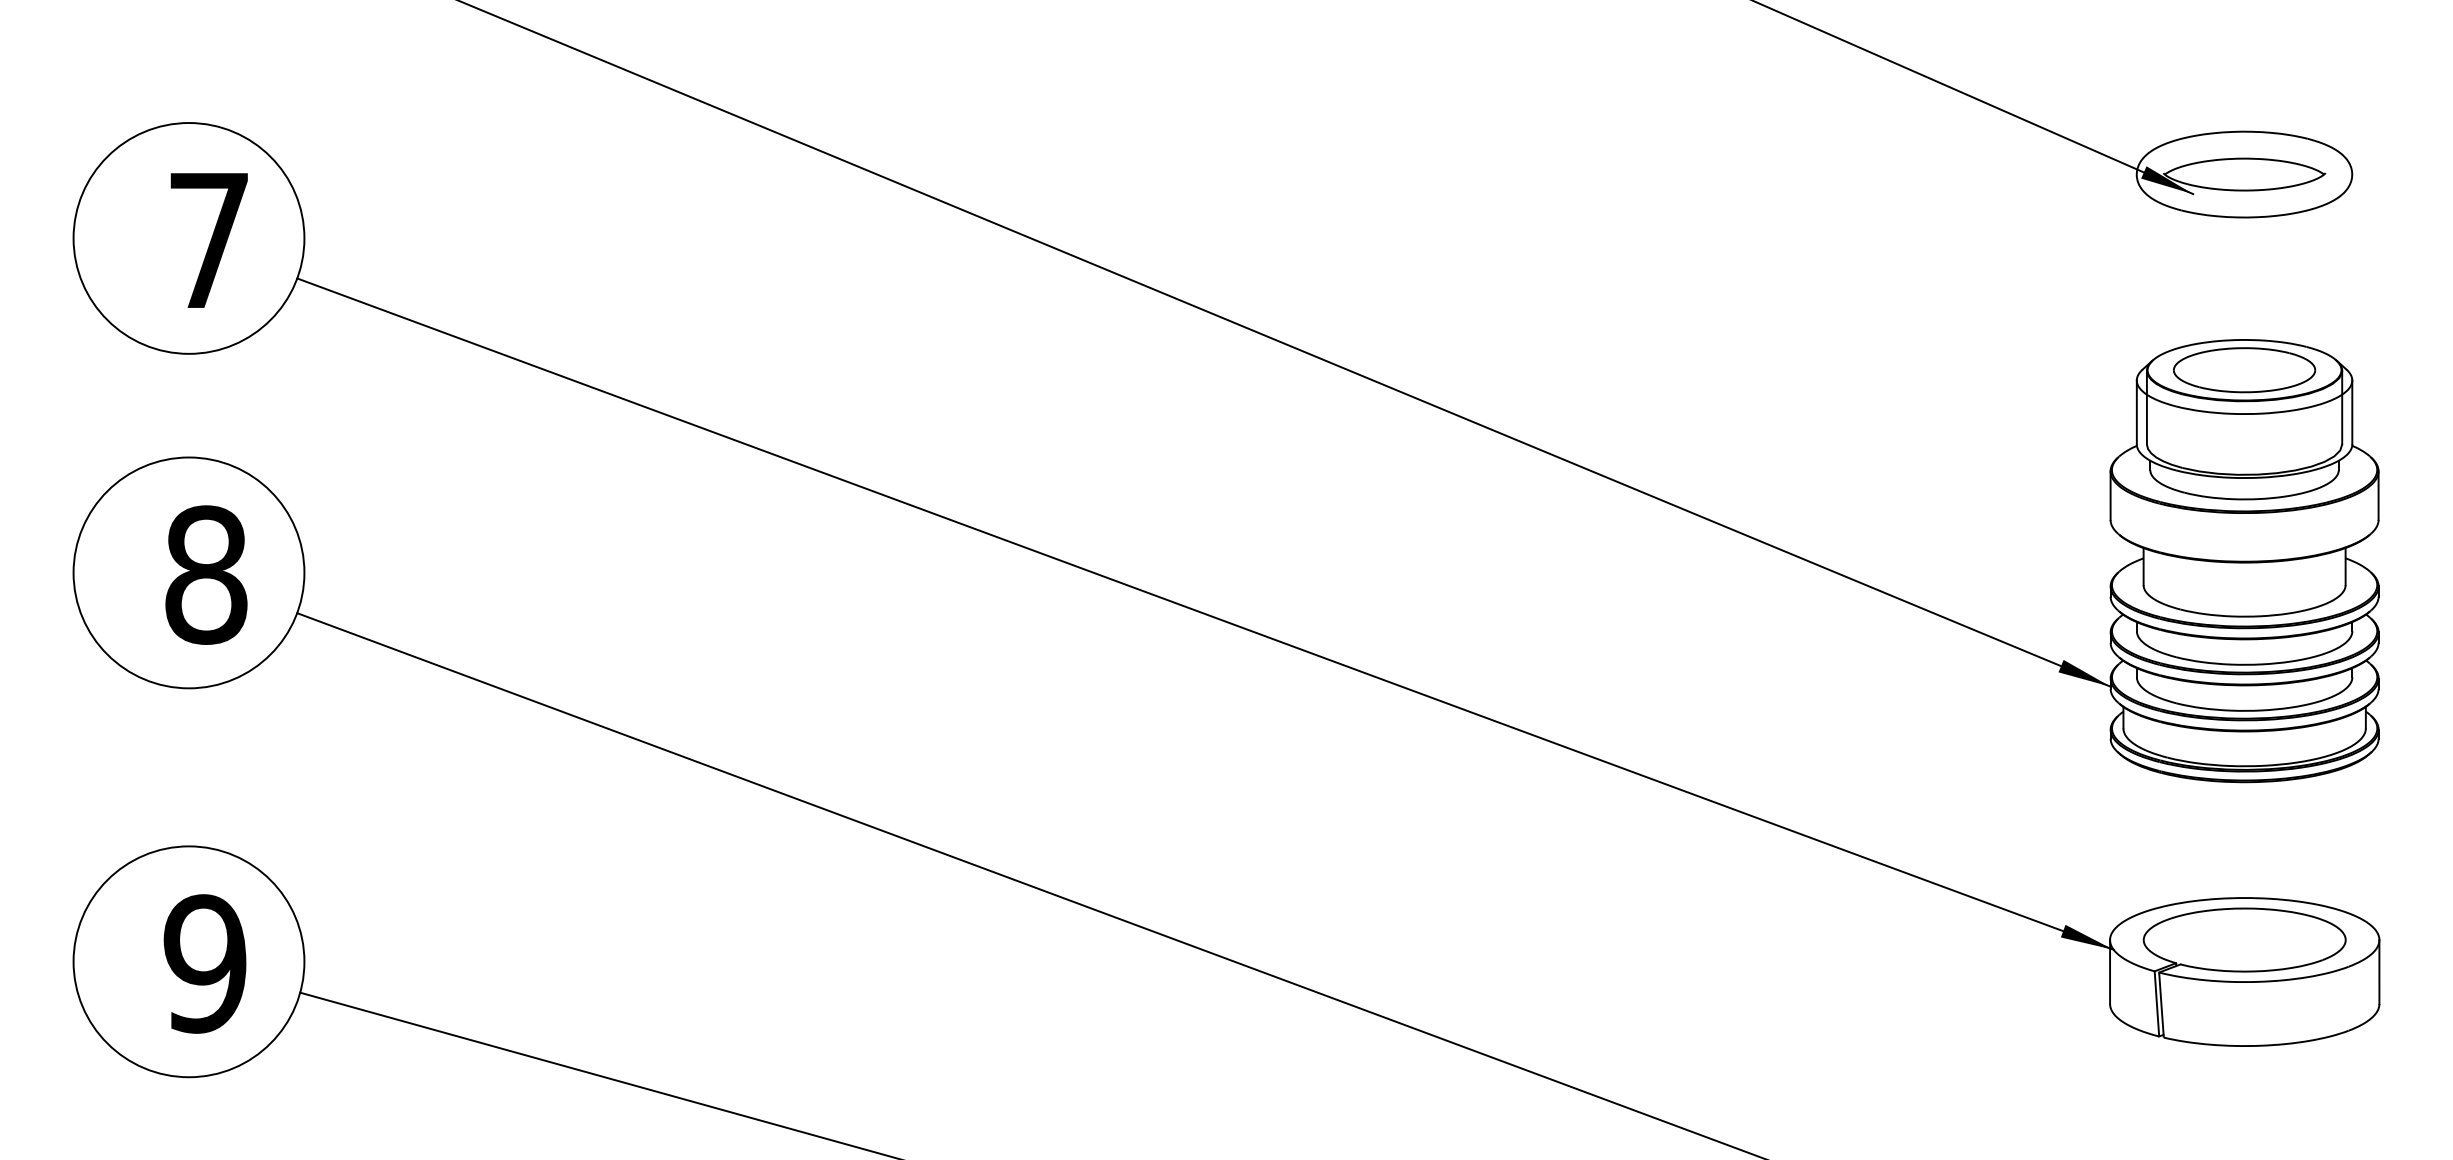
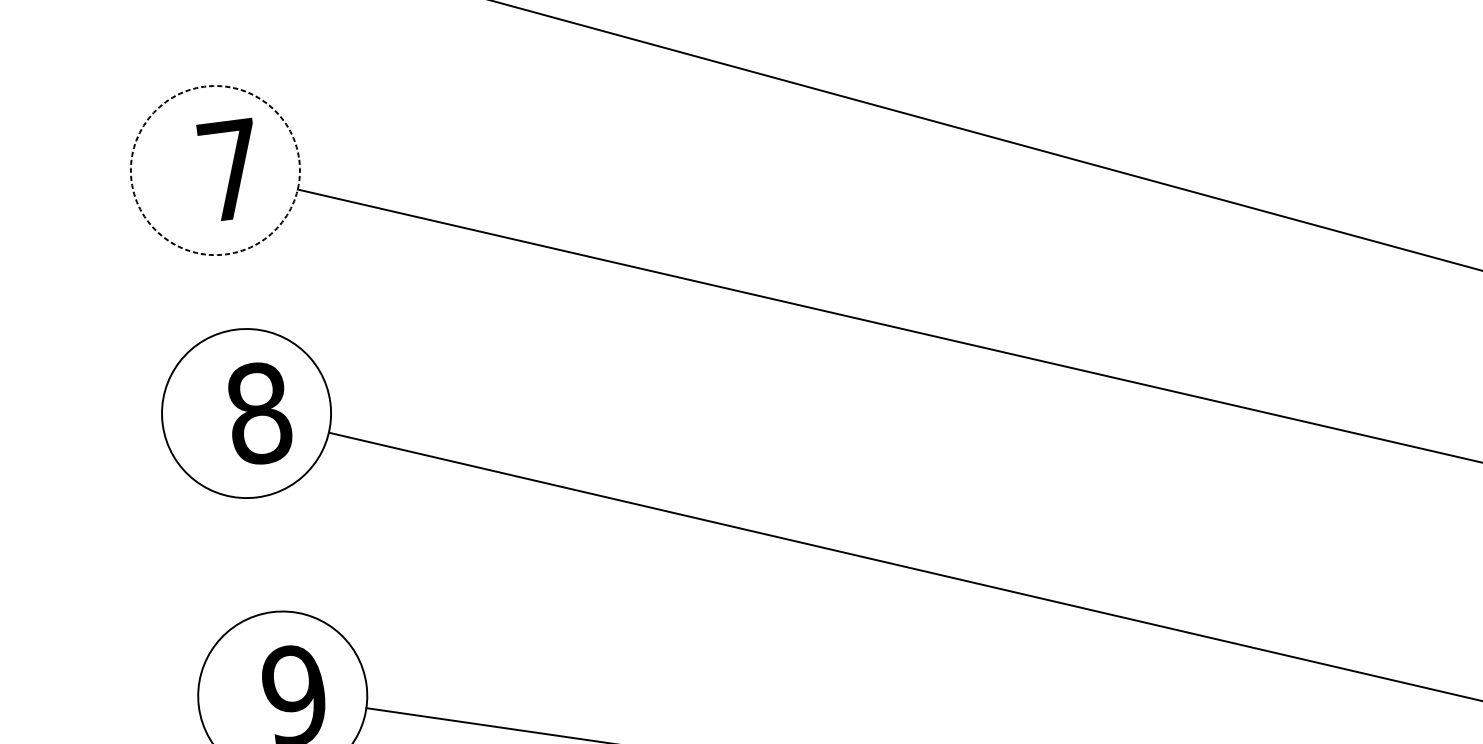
circle: (188, 238) -> (215, 170), solid -> dashed

